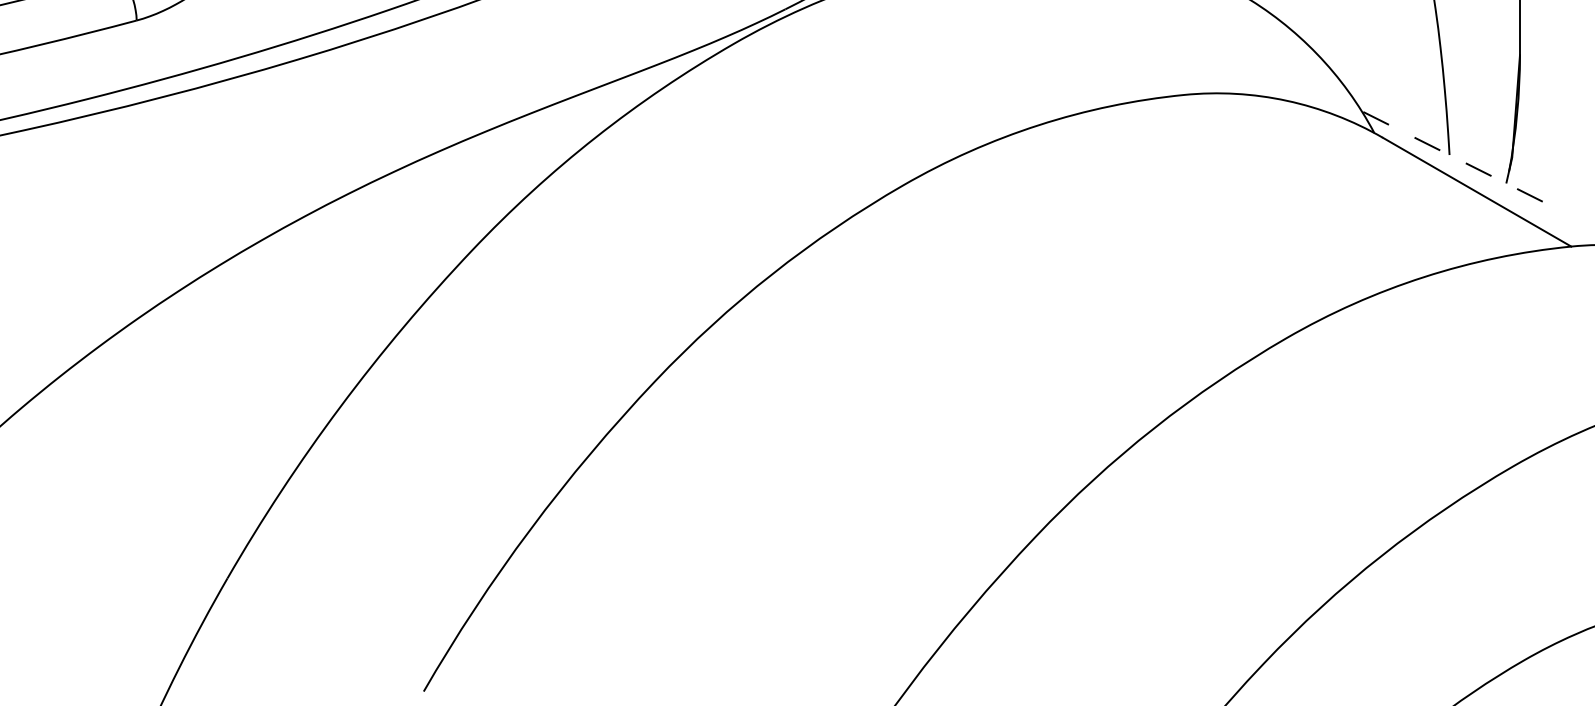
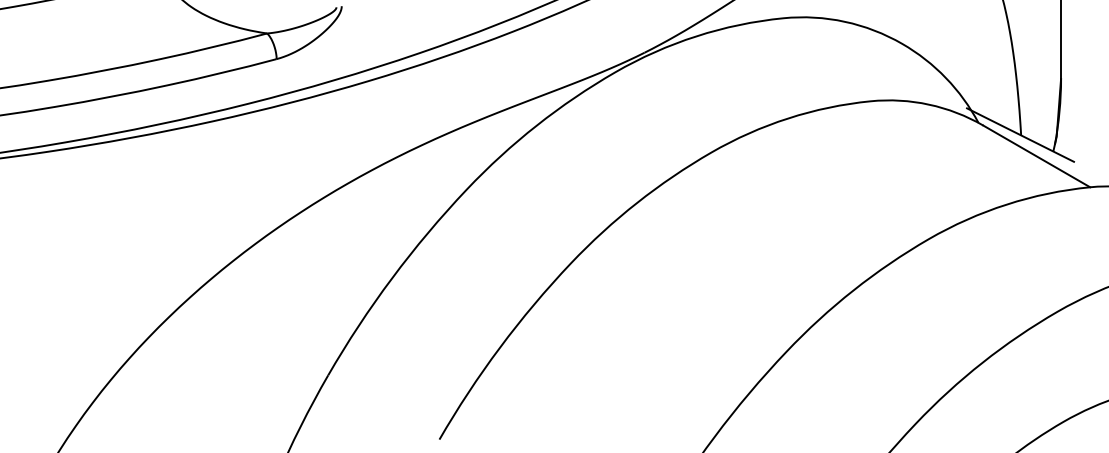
line: (1448, 155) -> (1020, 135), dashed -> solid

